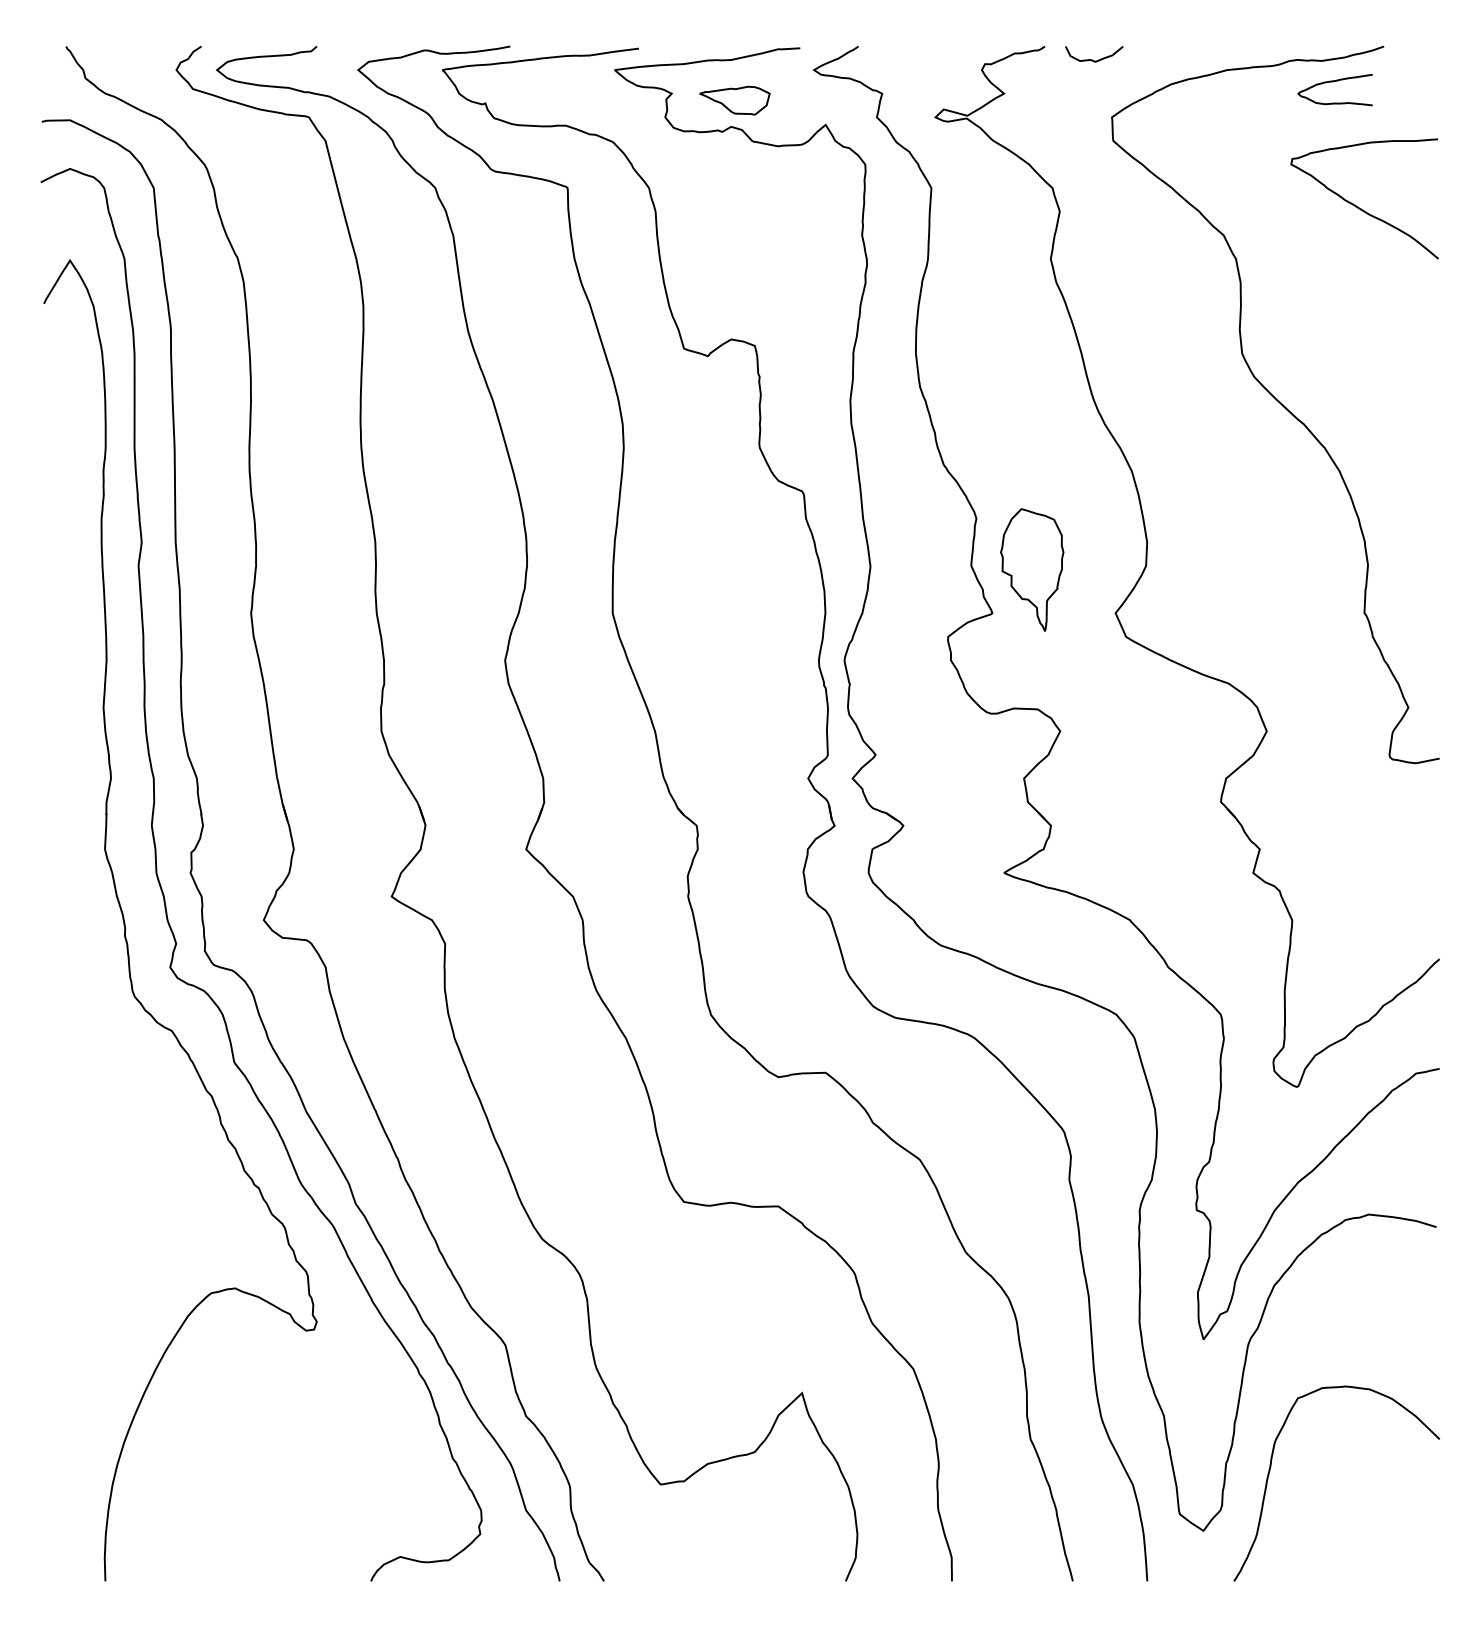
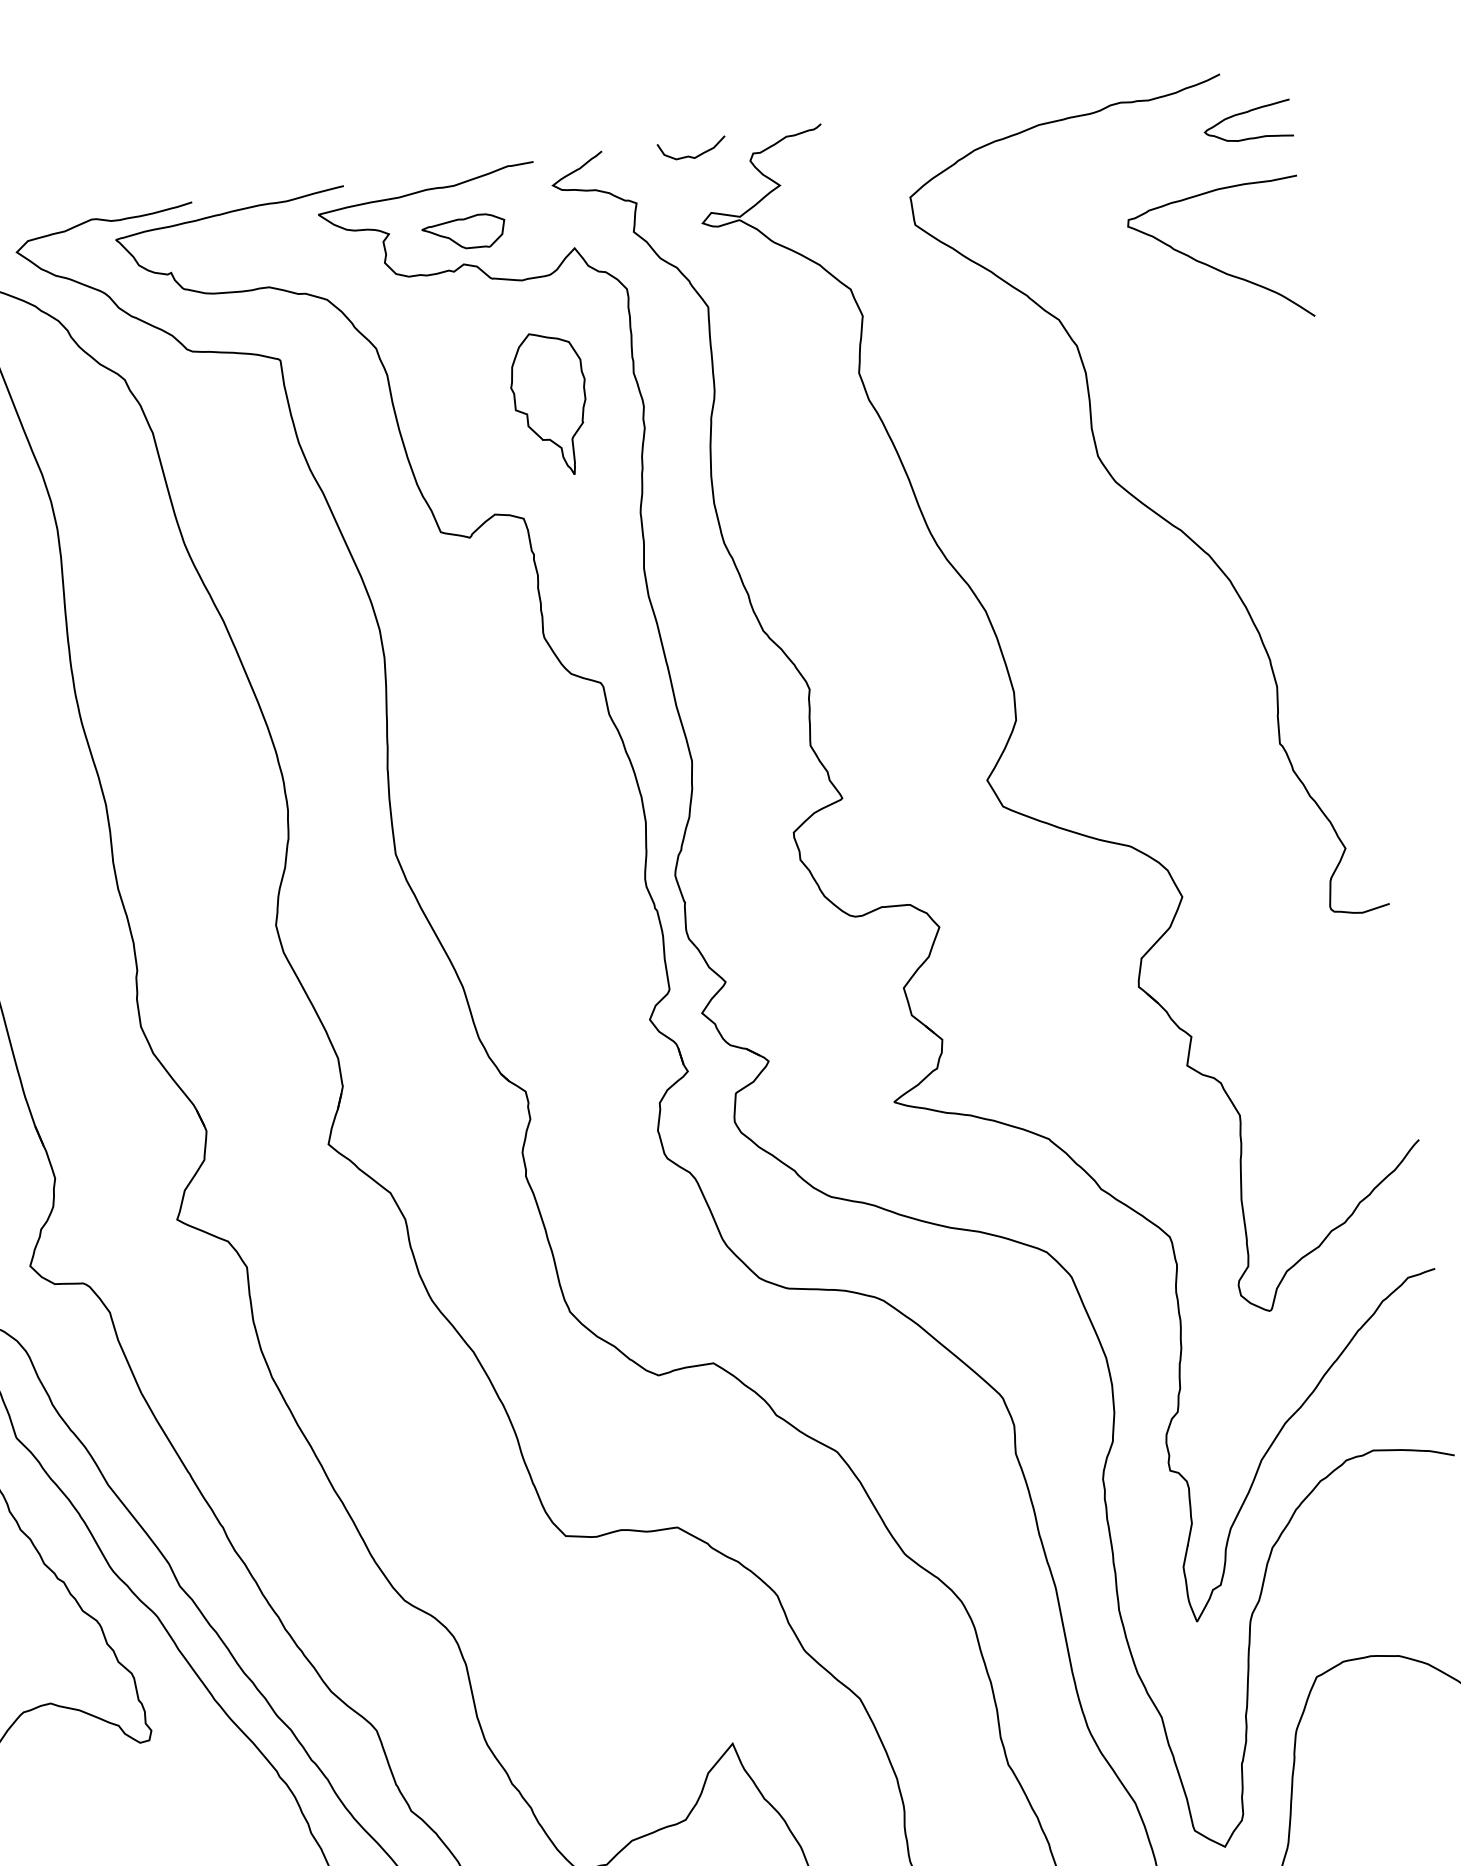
curve: (1092, 59) -> (690, 155), moved
curve: (1333, 82) -> (1244, 114), moved
part: (1032, 569) -> (550, 403), moved

